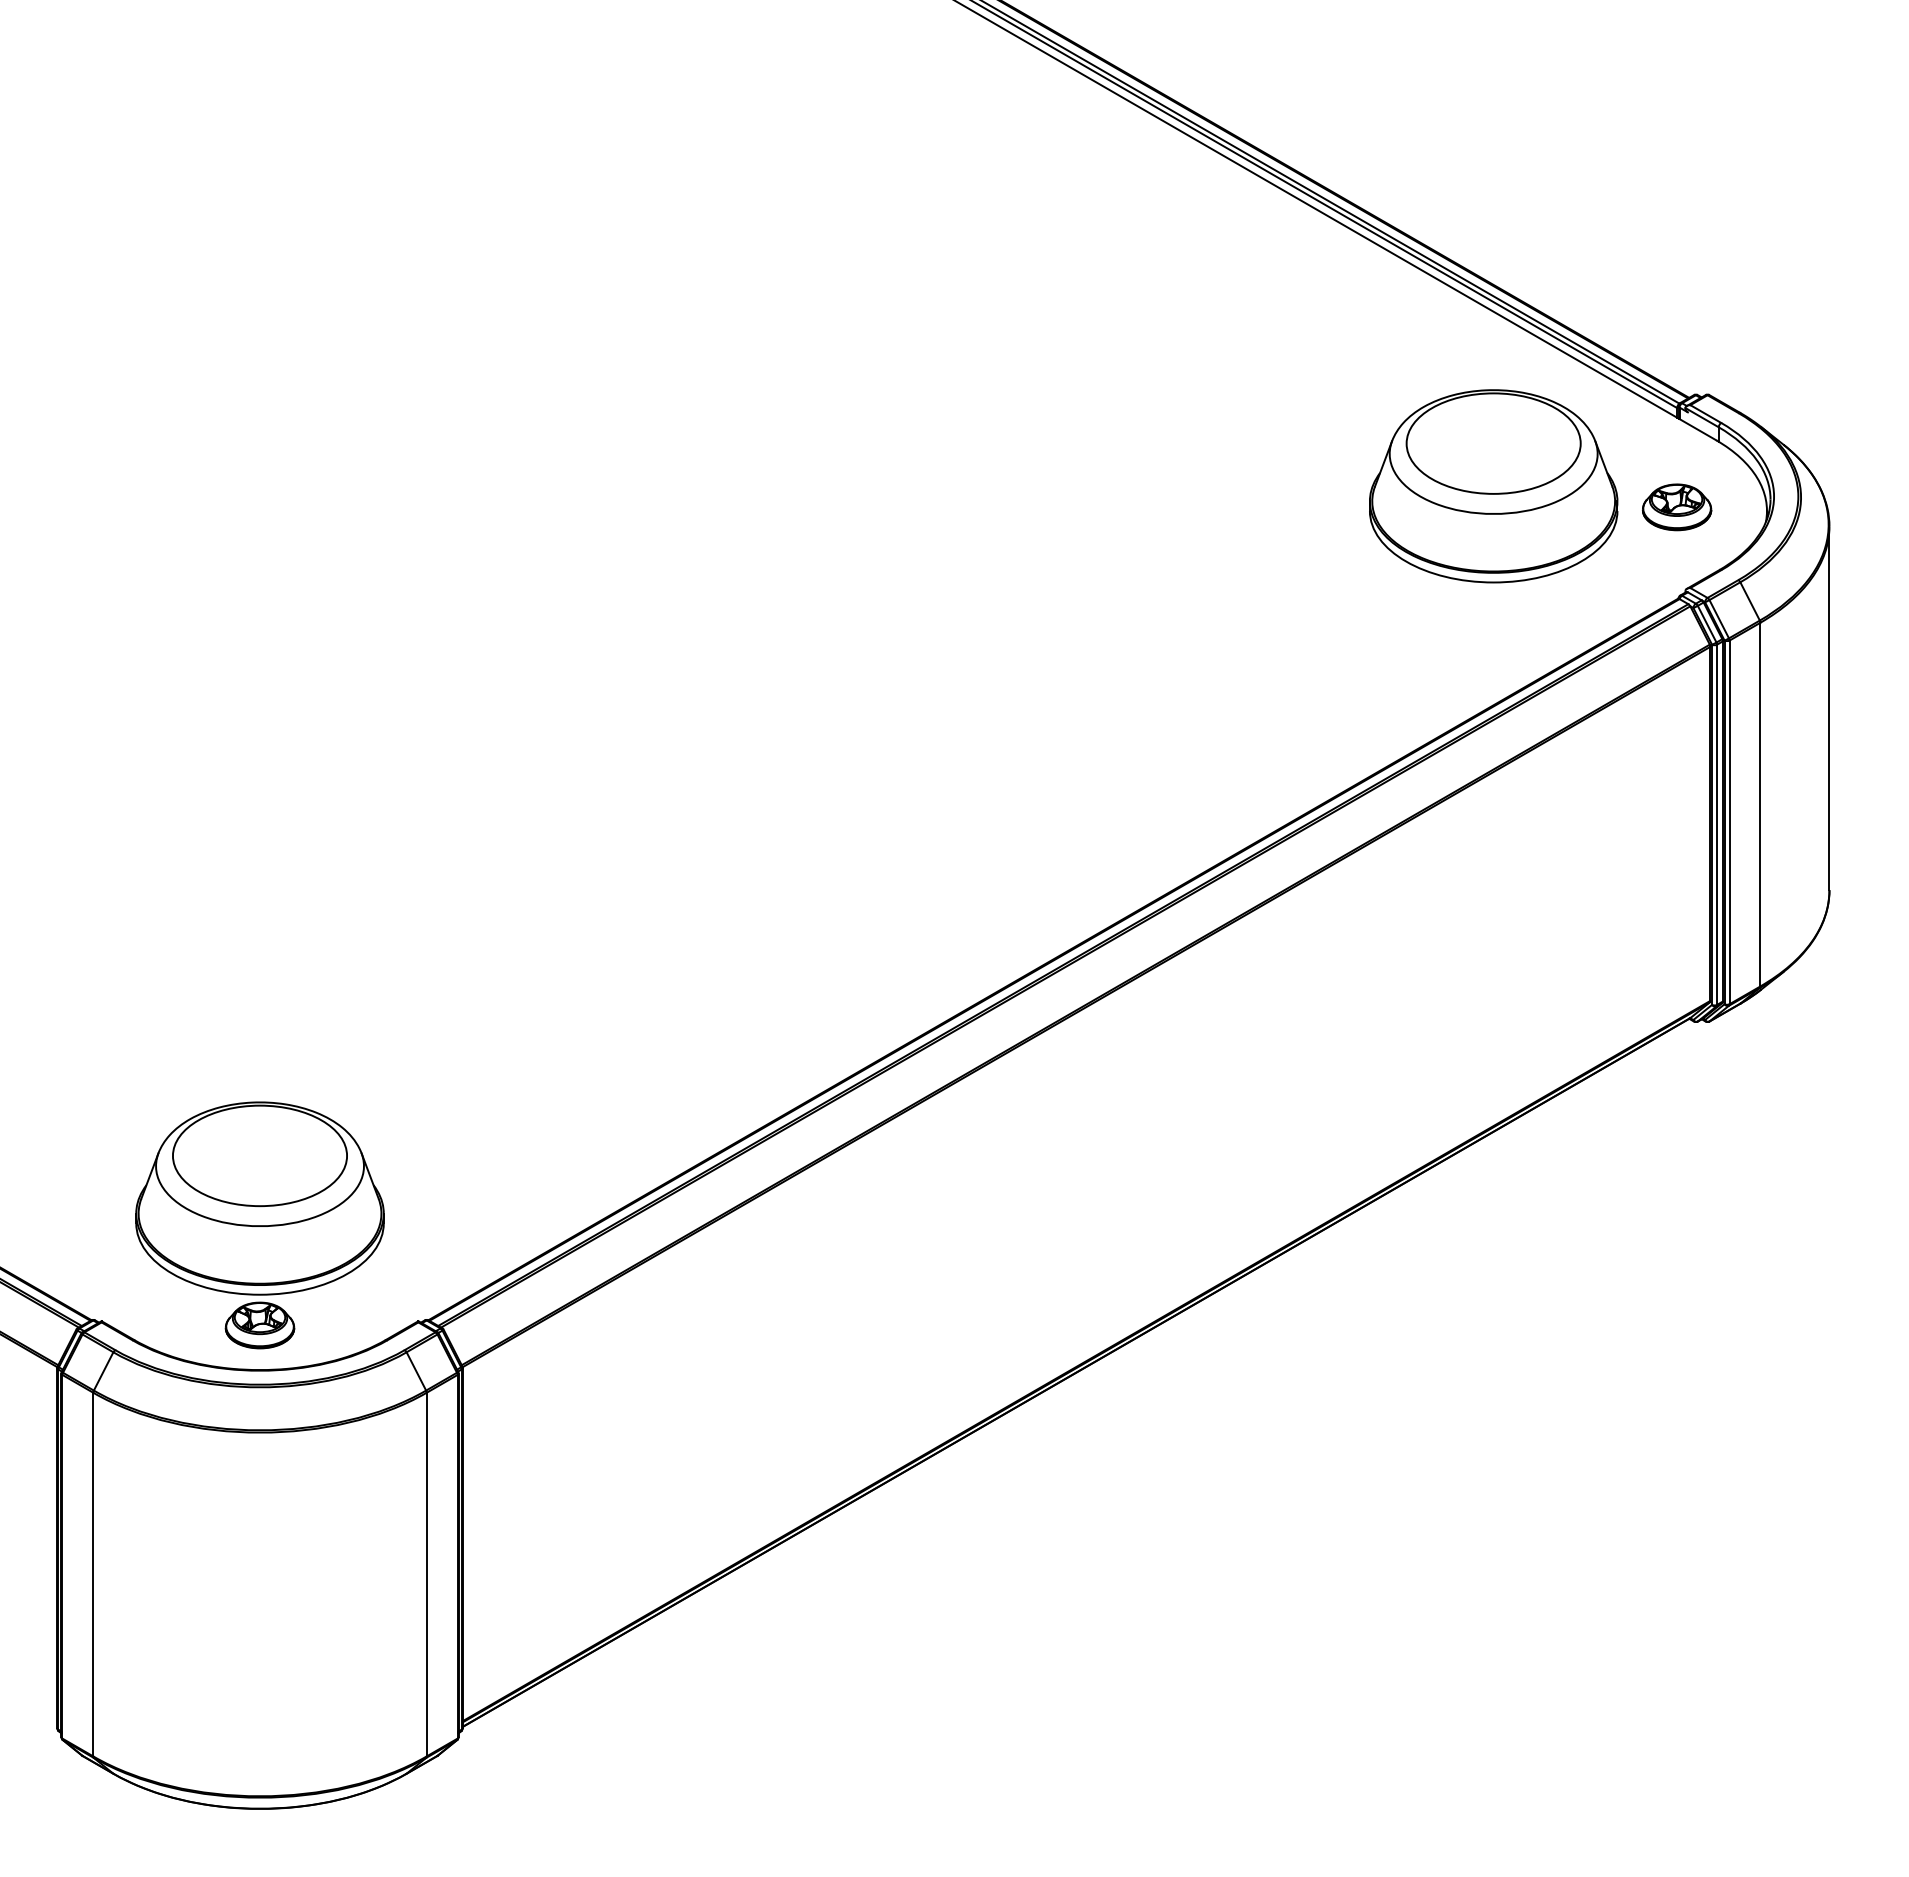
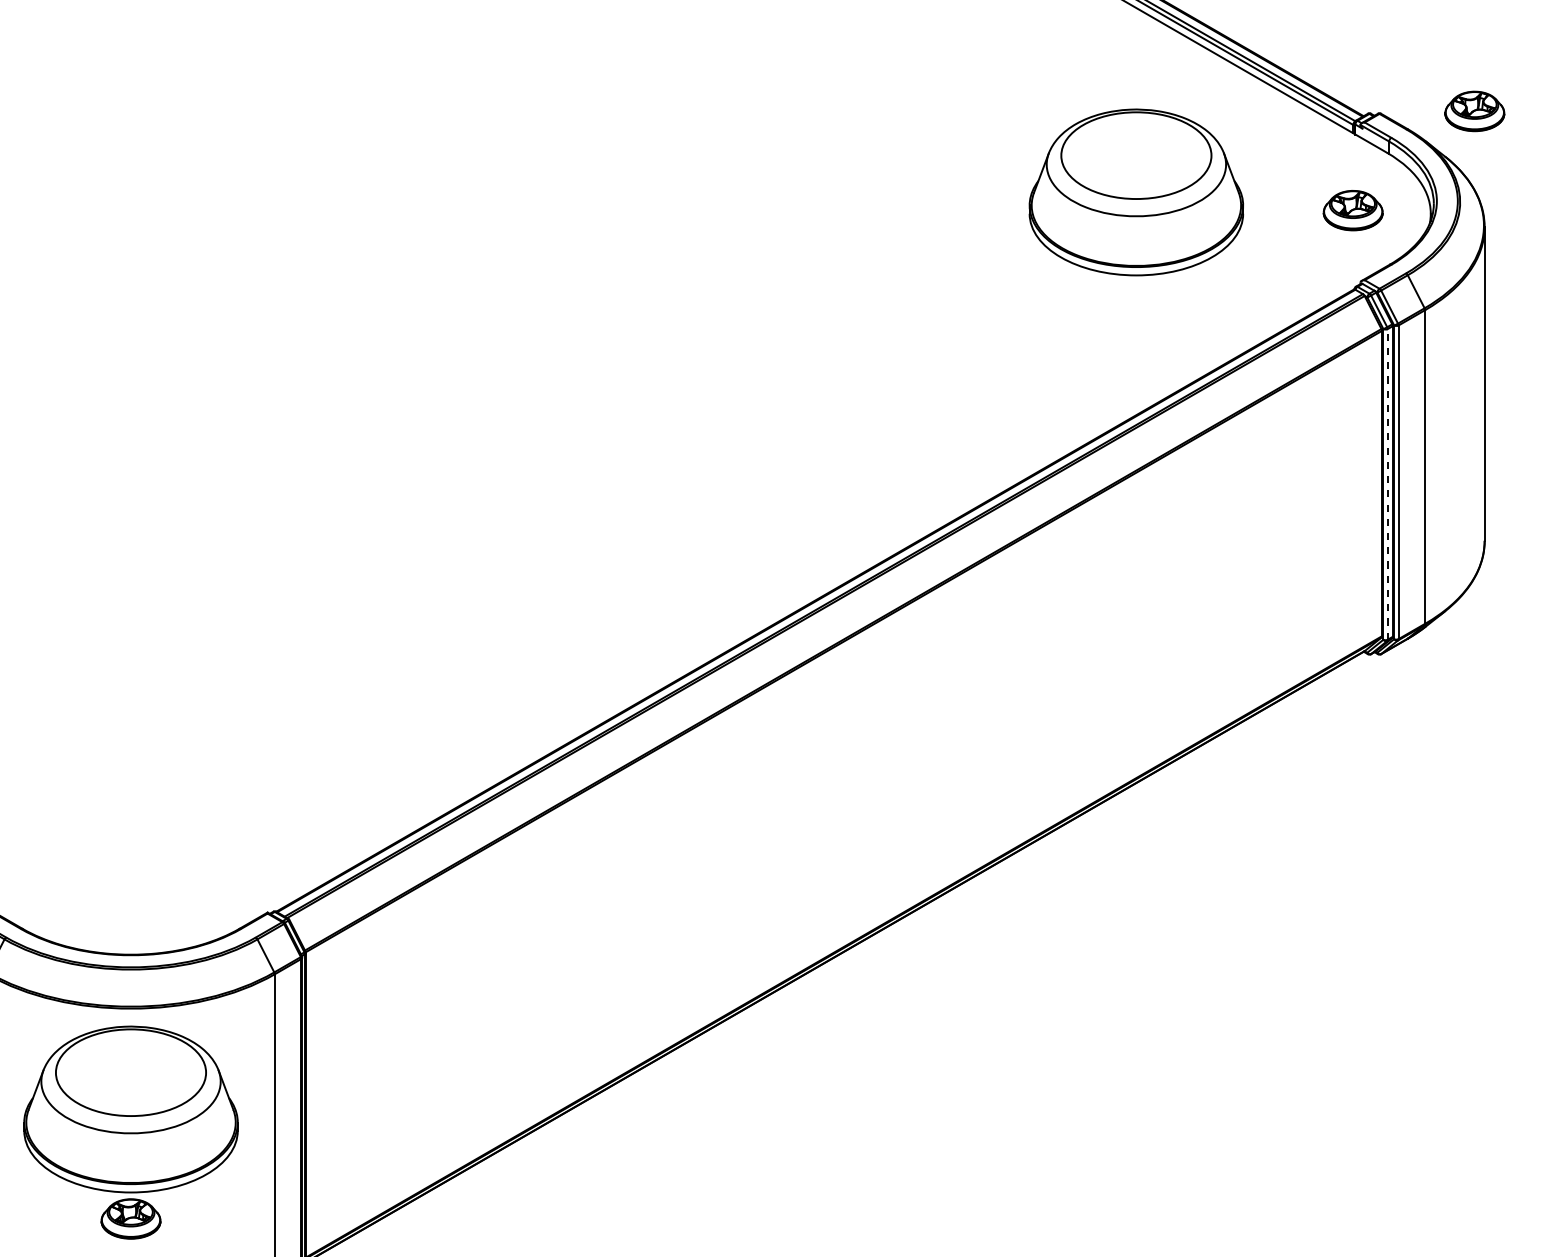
part: (1818, 392) -> (1475, 111), added
part: (1493, 486) -> (1136, 192), moved
line: (1717, 824) -> (1388, 484), solid -> dashed
part: (259, 1225) -> (130, 1132), moved

